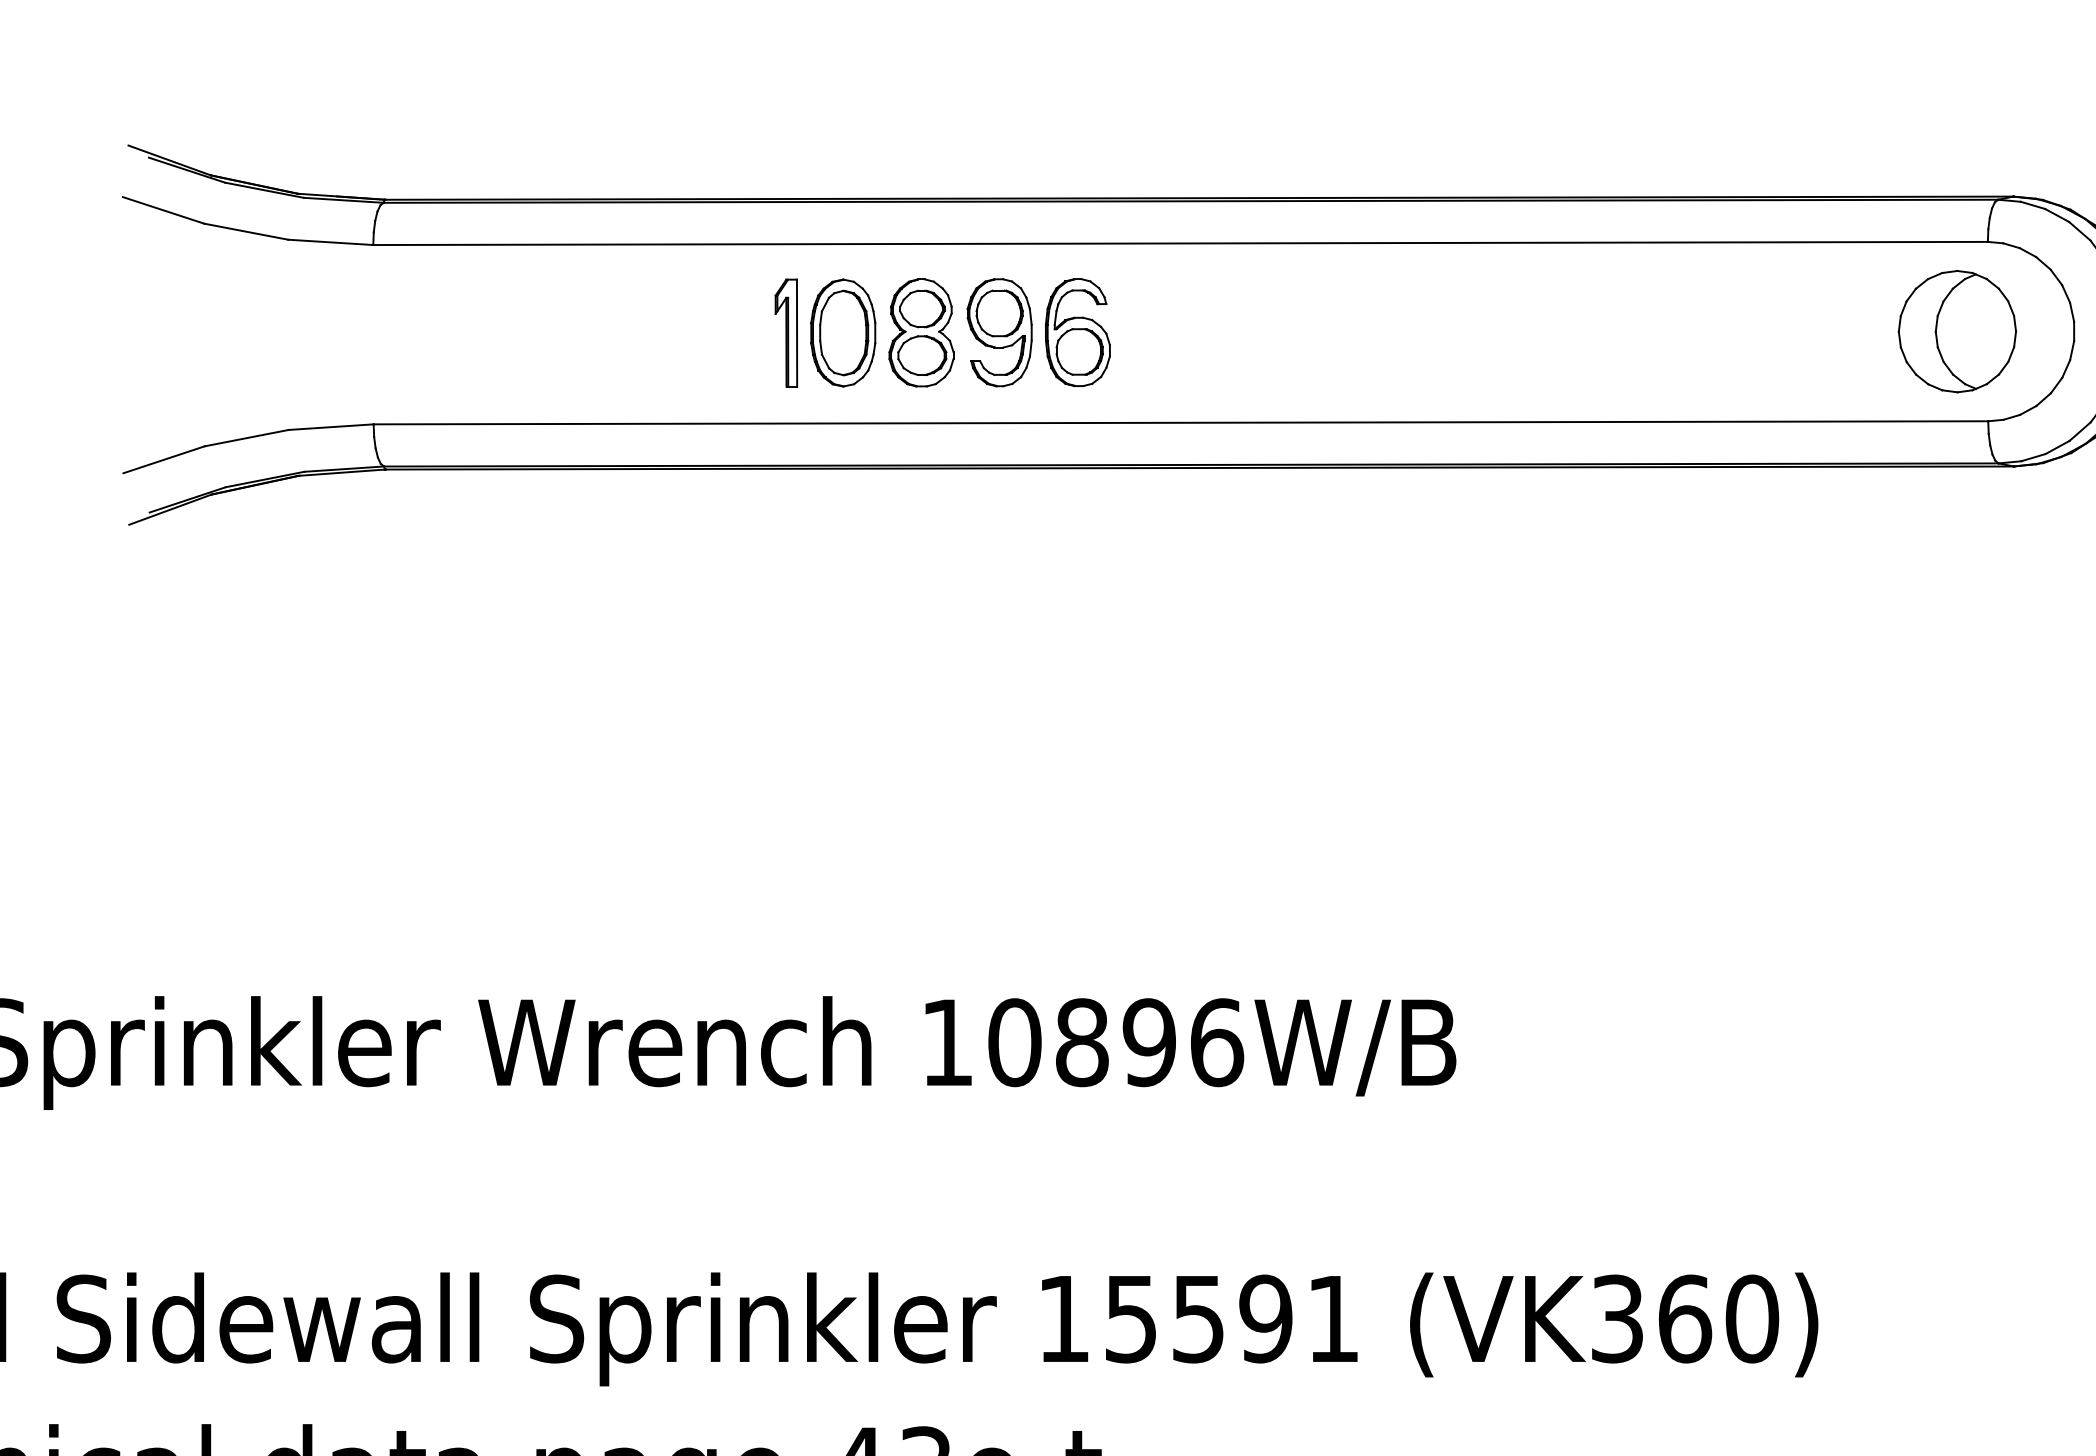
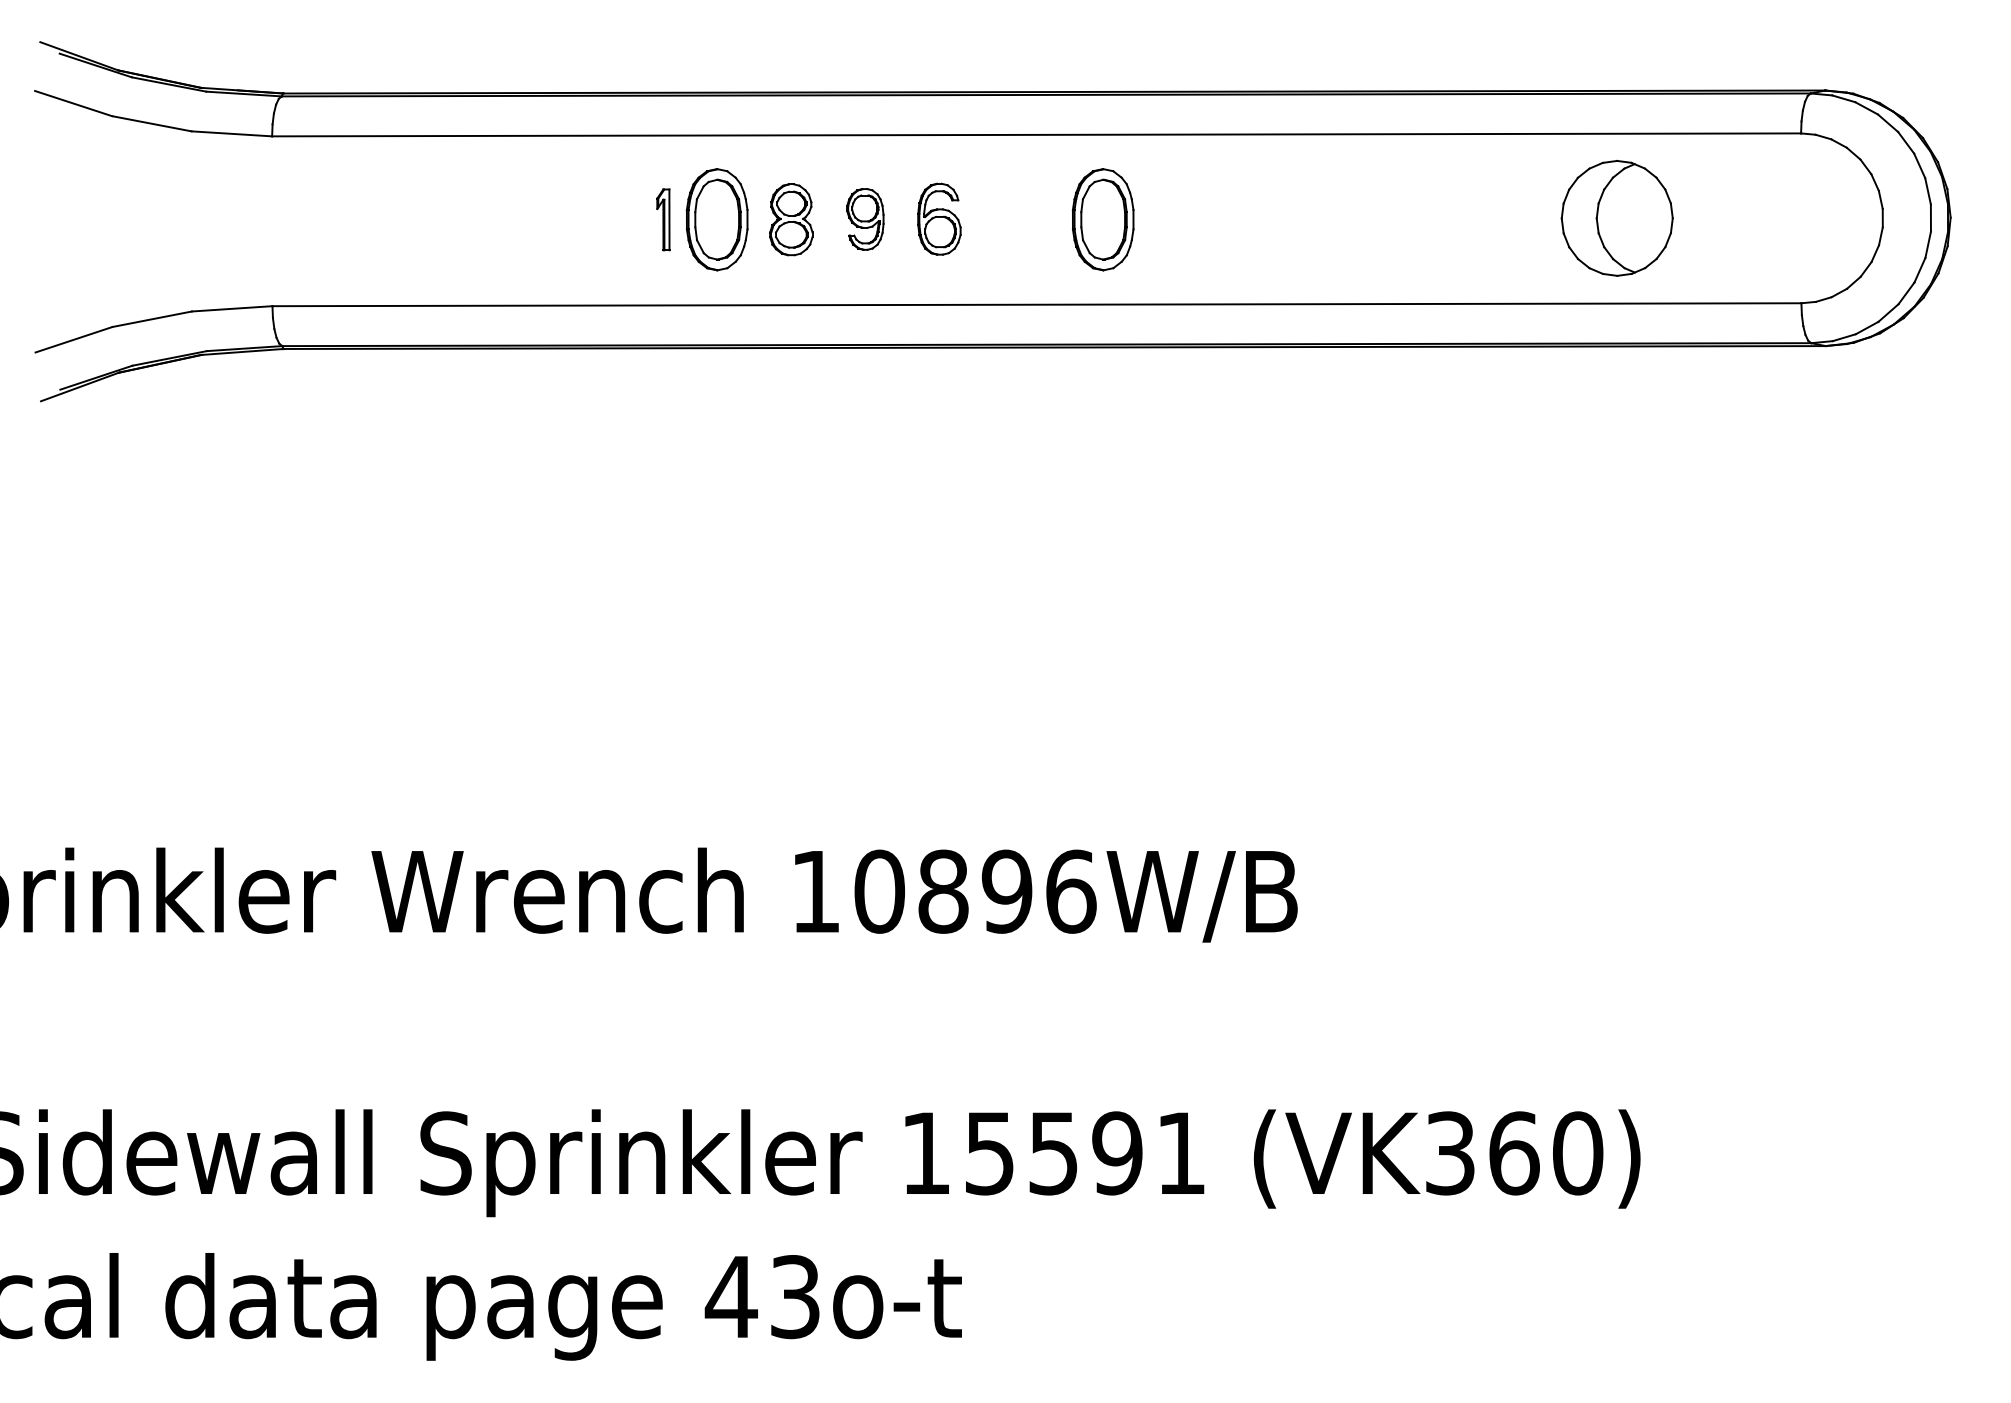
part: (1078, 331) -> (939, 218), size x0.7
part: (1956, 331) -> (1616, 218), moved
part: (786, 332) -> (663, 219), size x0.6
part: (921, 332) -> (791, 219), size x0.7
part: (999, 332) -> (865, 219), size x0.6
part: (1250, 332) -> (1102, 219), added

